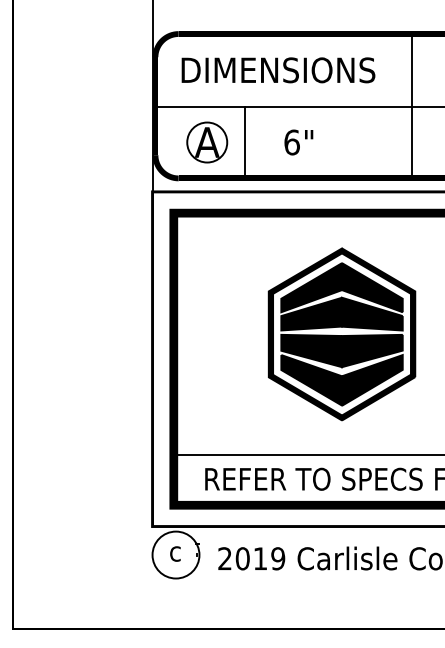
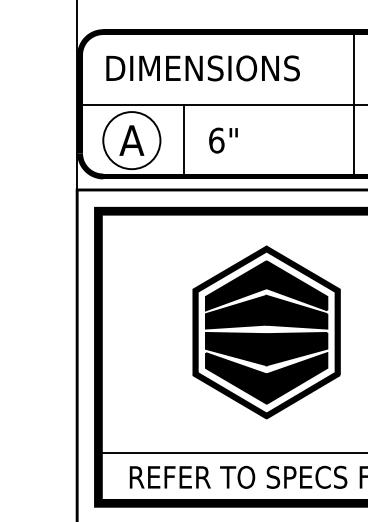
line: (412, 106) -> (354, 104), moved
circle: (206, 142) -> (131, 140), size x1.43
line: (245, 142) -> (184, 140), moved

